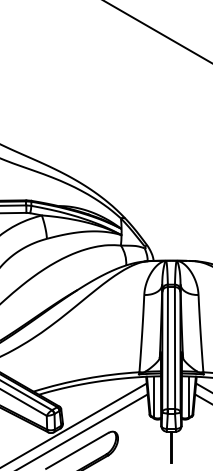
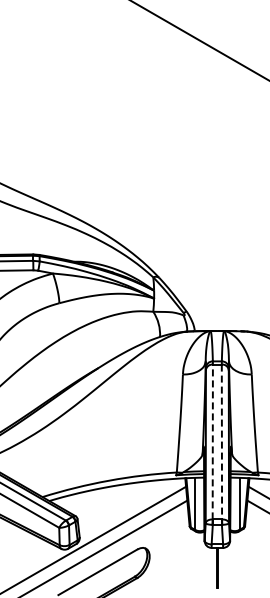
line: (167, 347) -> (212, 441), solid -> dashed
line: (174, 348) -> (221, 442), solid -> dashed

